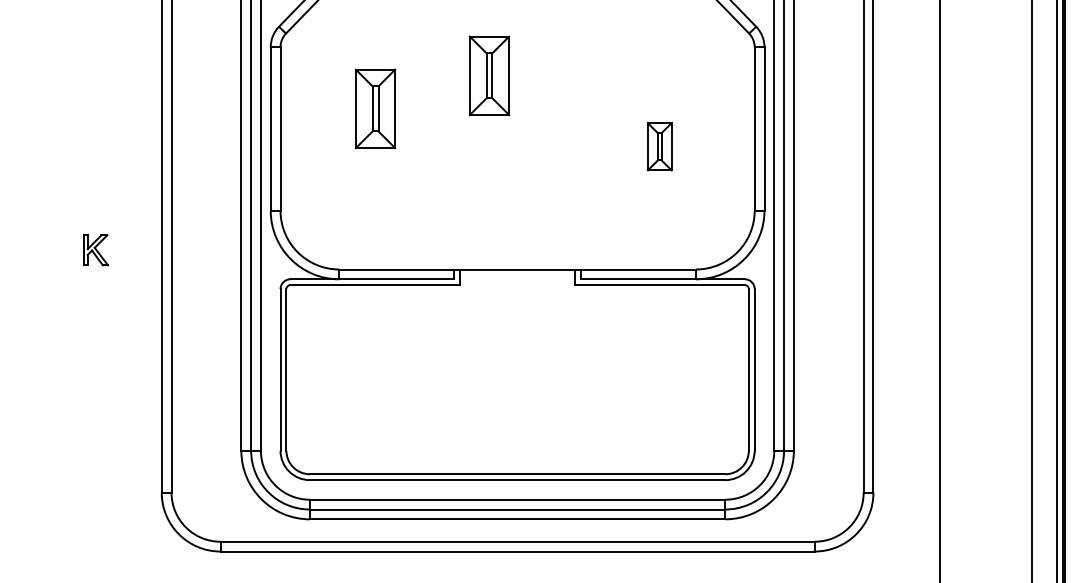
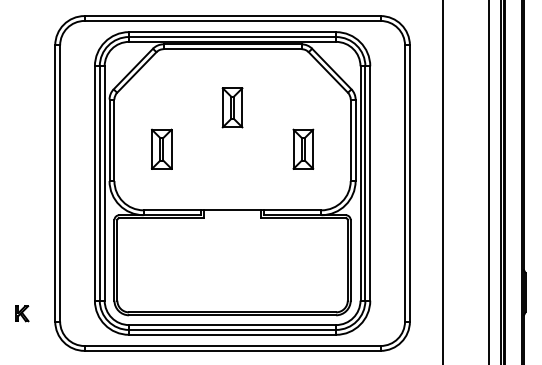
part: (489, 75) -> (232, 107), moved
part: (374, 107) -> (161, 148), moved
part: (659, 145) -> (303, 148), size x1.67
part: (96, 249) -> (22, 313), moved

